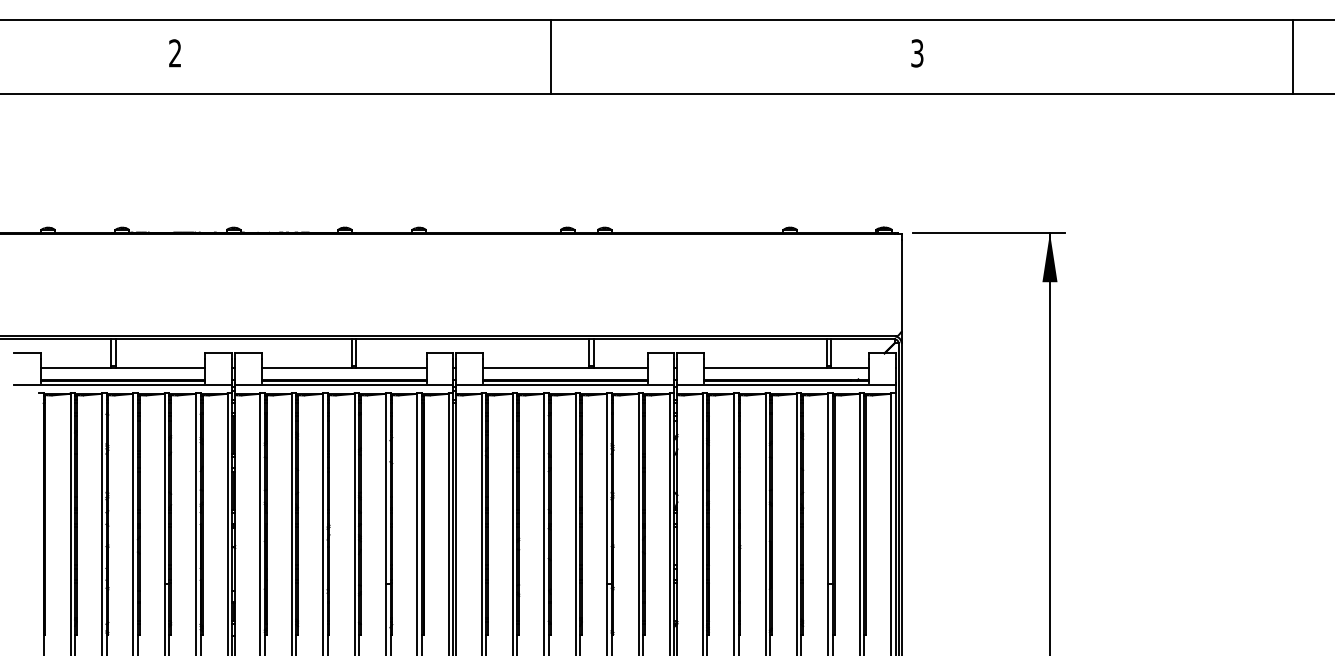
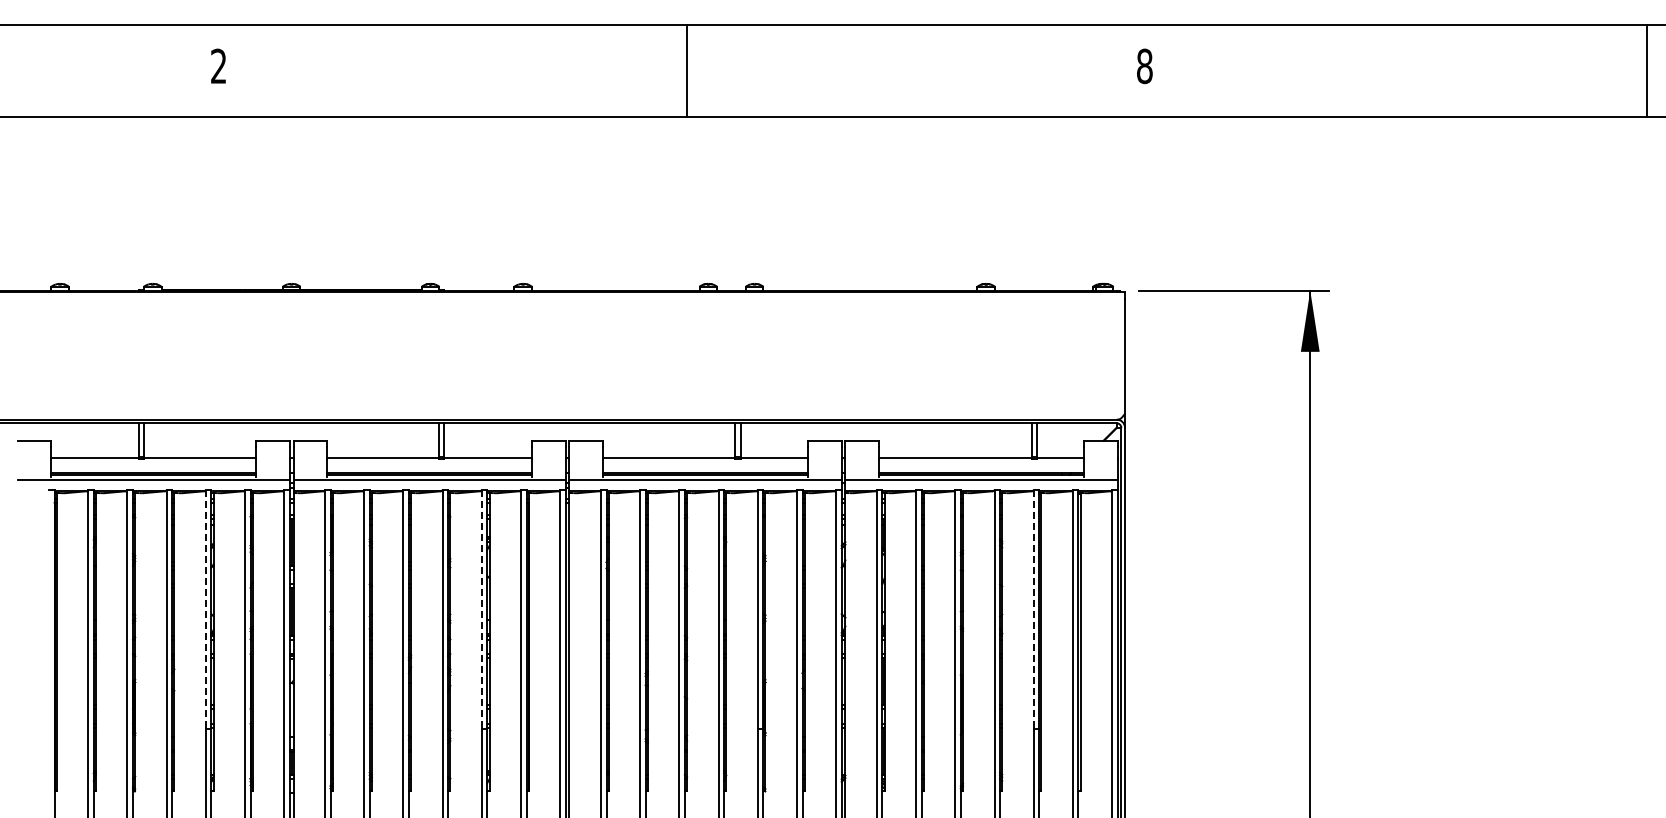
text: (917, 53) -> (1144, 66), 3 -> 8
line: (1292, 56) -> (1647, 70), moved
line: (164, 489) -> (205, 610), solid -> dashed
line: (385, 489) -> (481, 610), solid -> dashed
line: (828, 489) -> (1033, 610), solid -> dashed

